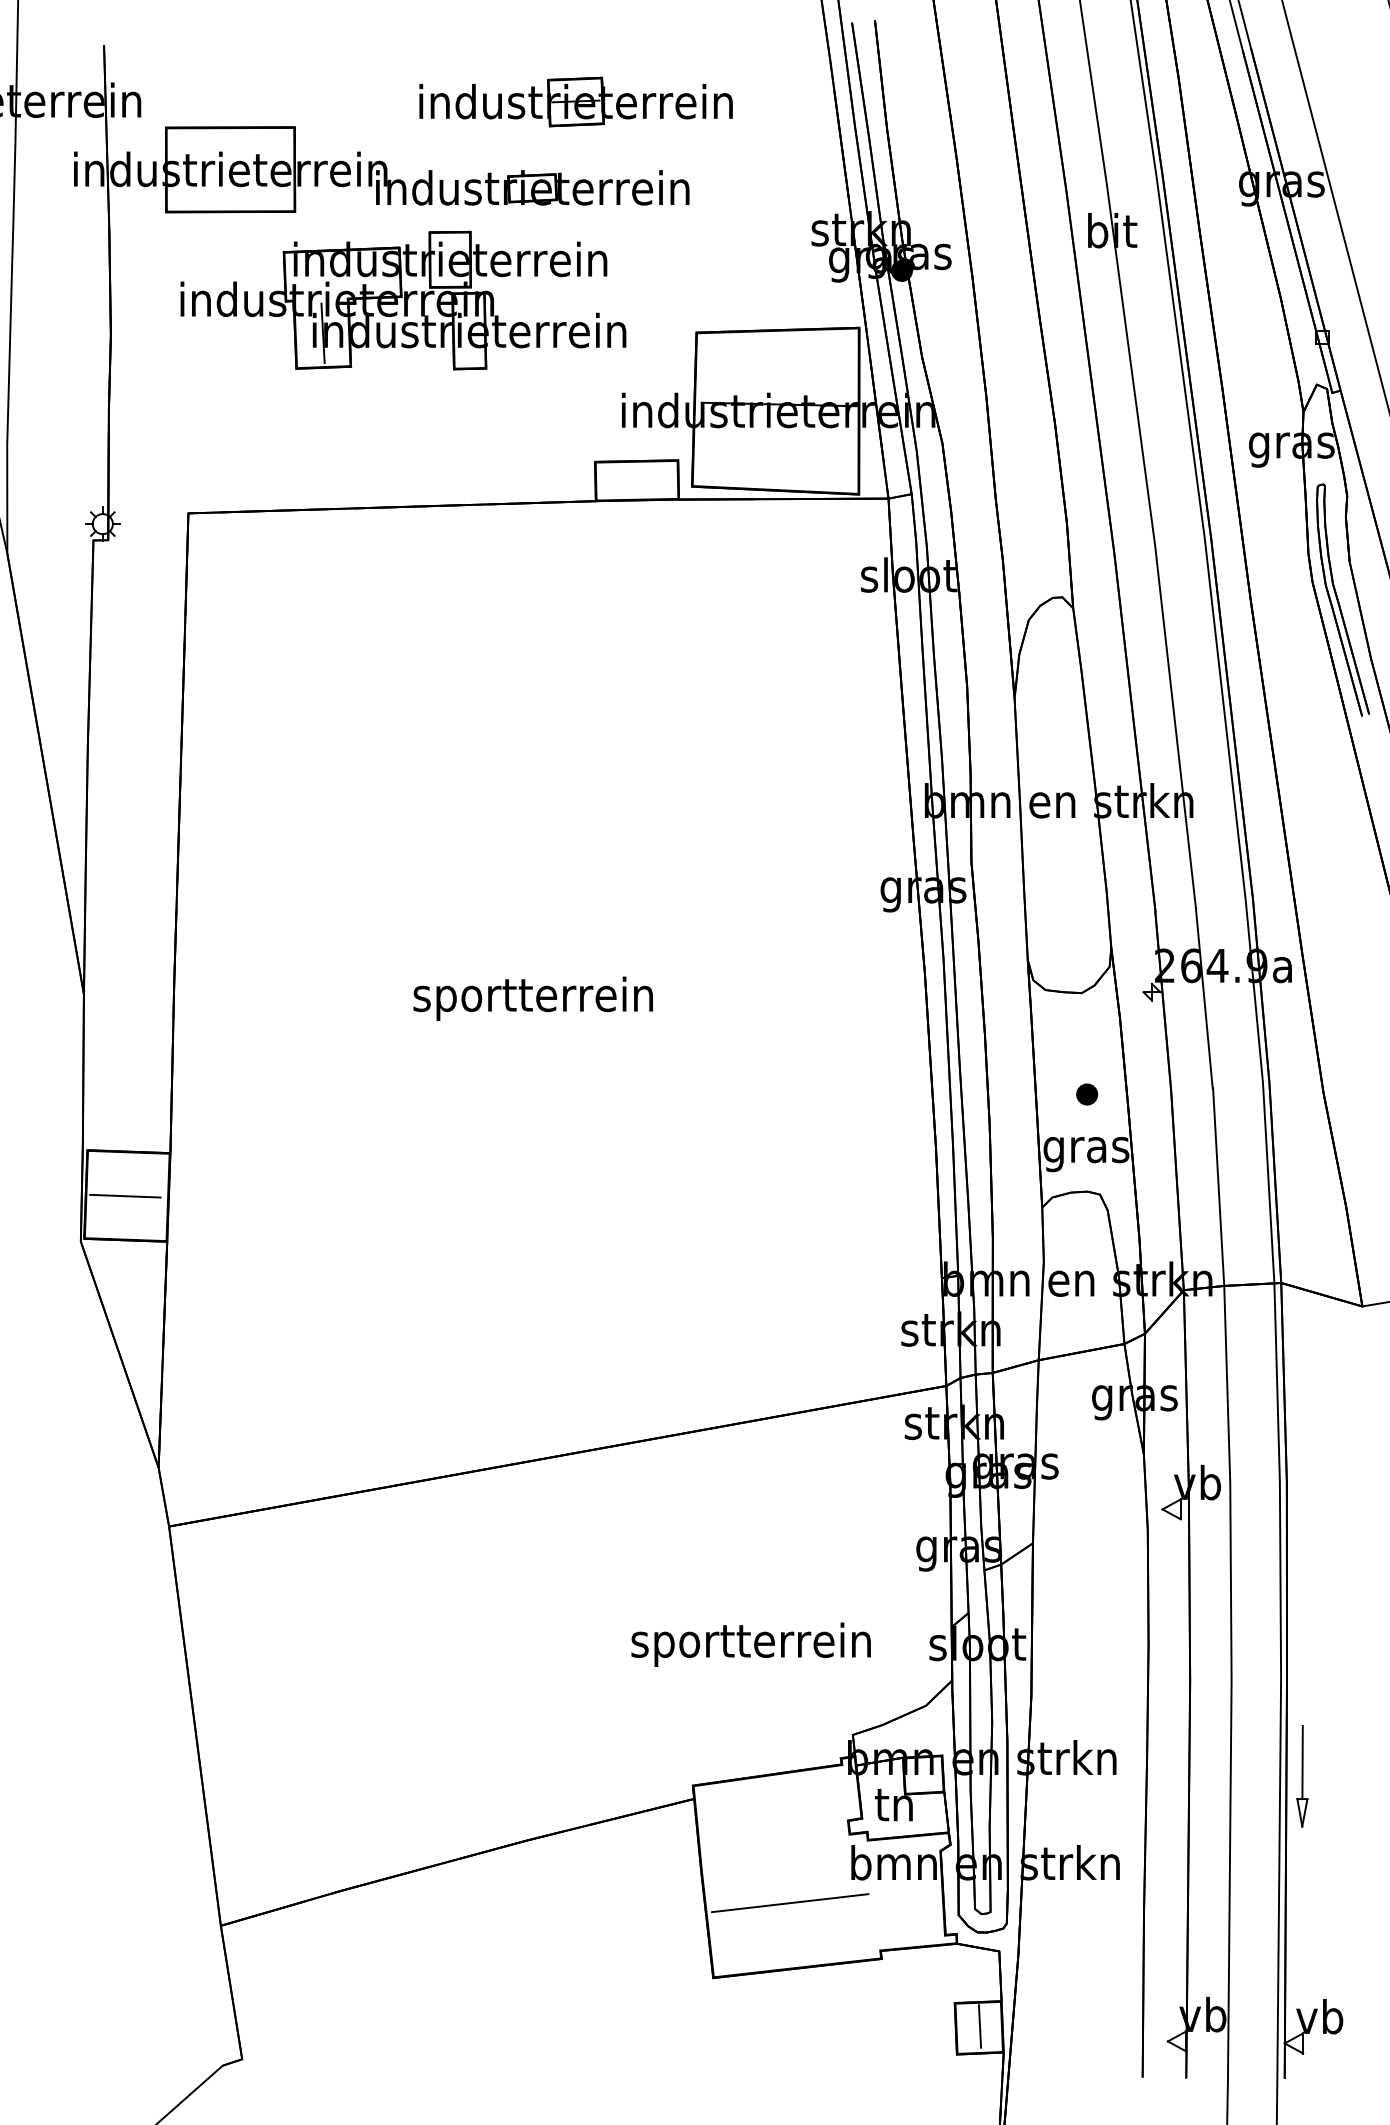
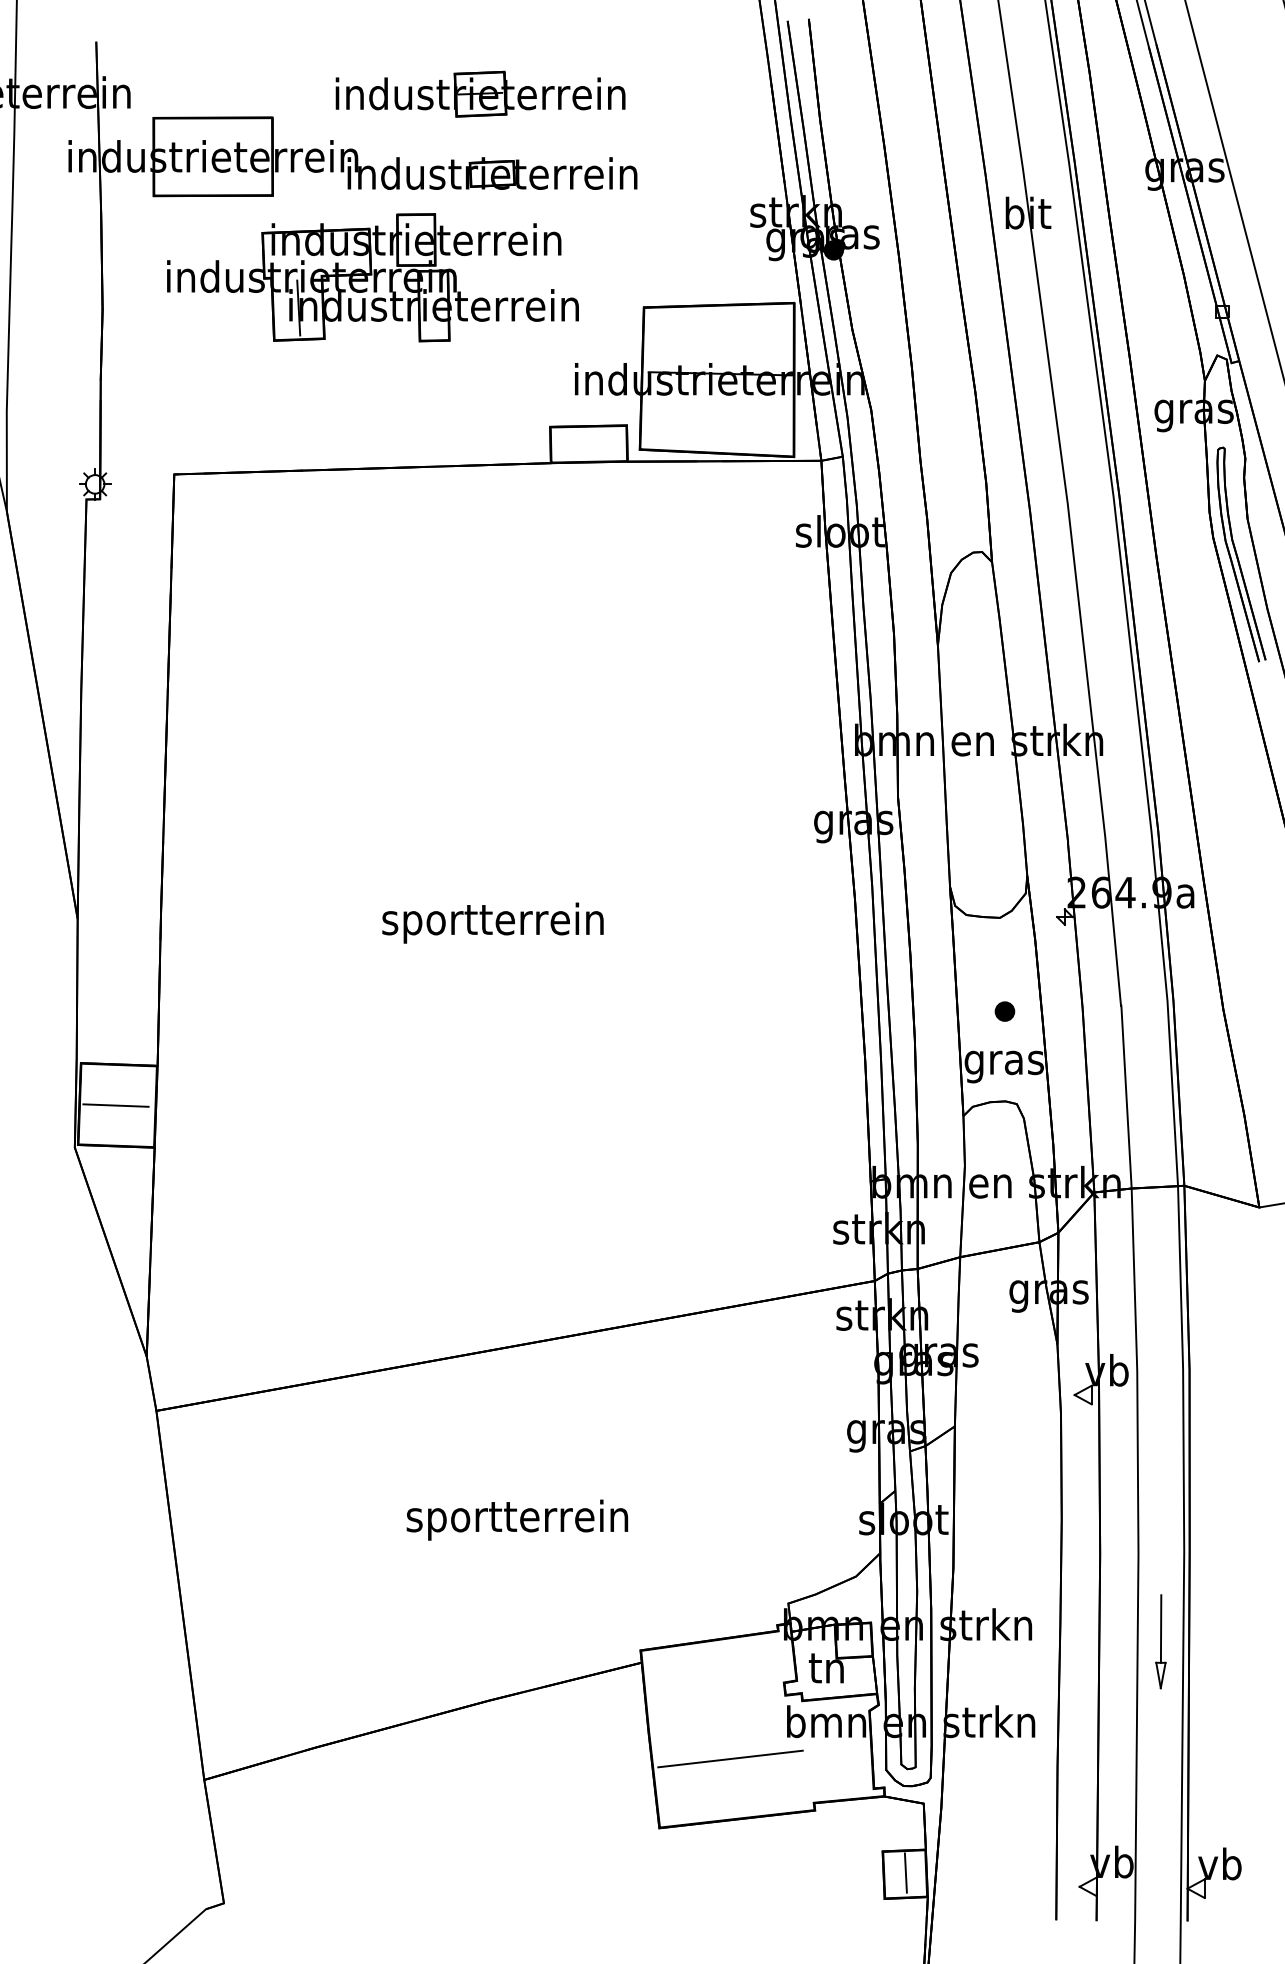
part: (575, 101) -> (480, 93), moved
text: (751, 1644) -> (517, 1519), moved
part: (1301, 1776) -> (1160, 1641), moved

